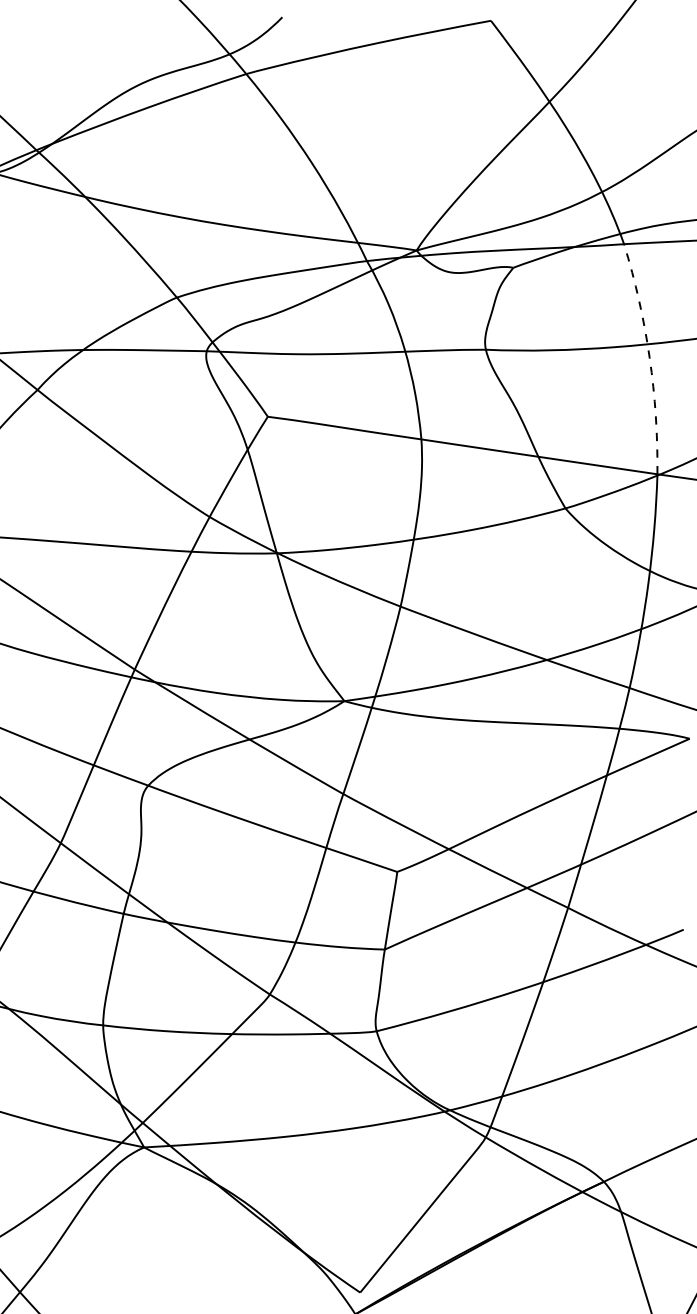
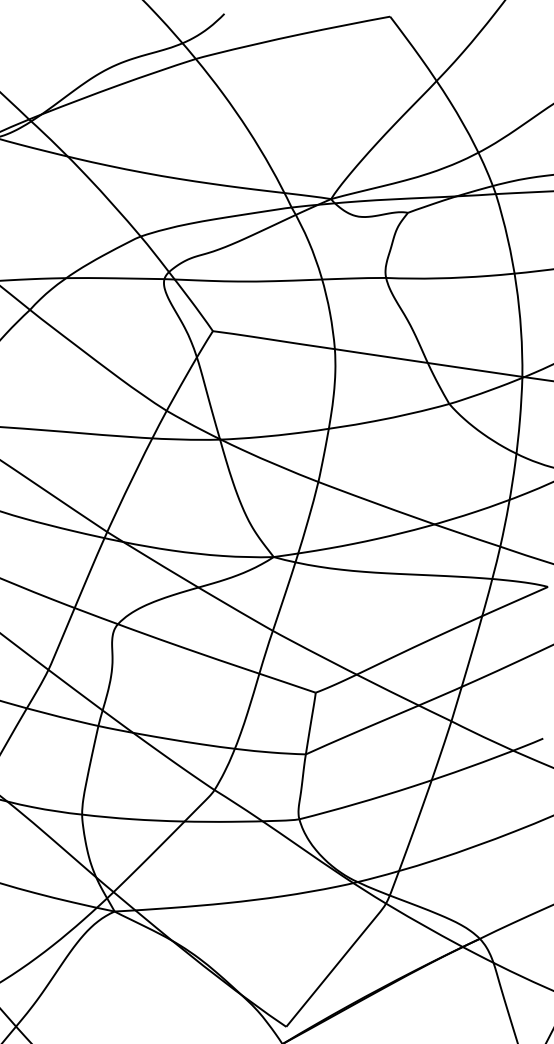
arc: (649, 357) -> (516, 284), dashed -> solid

